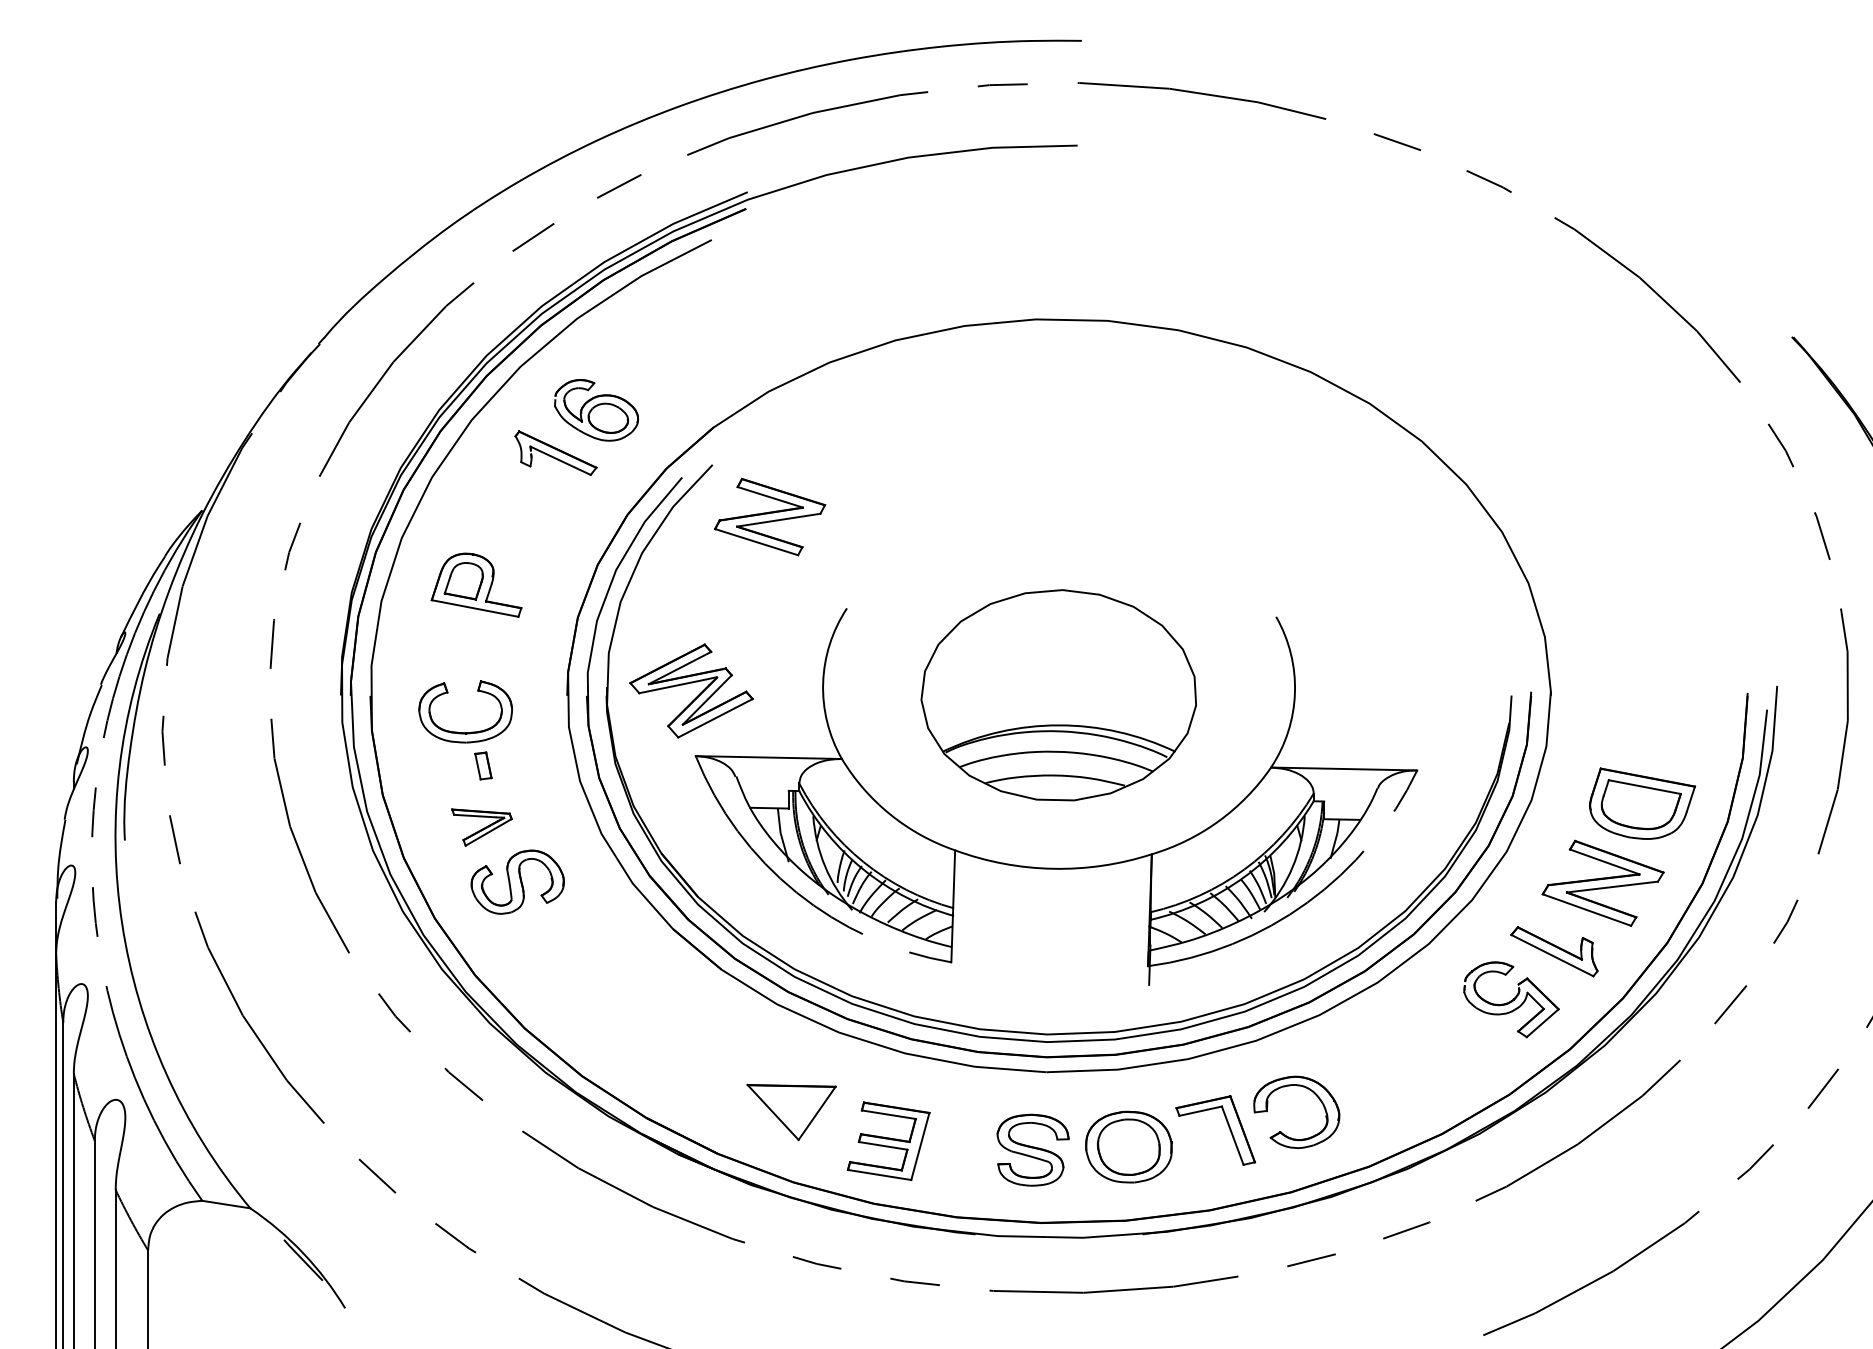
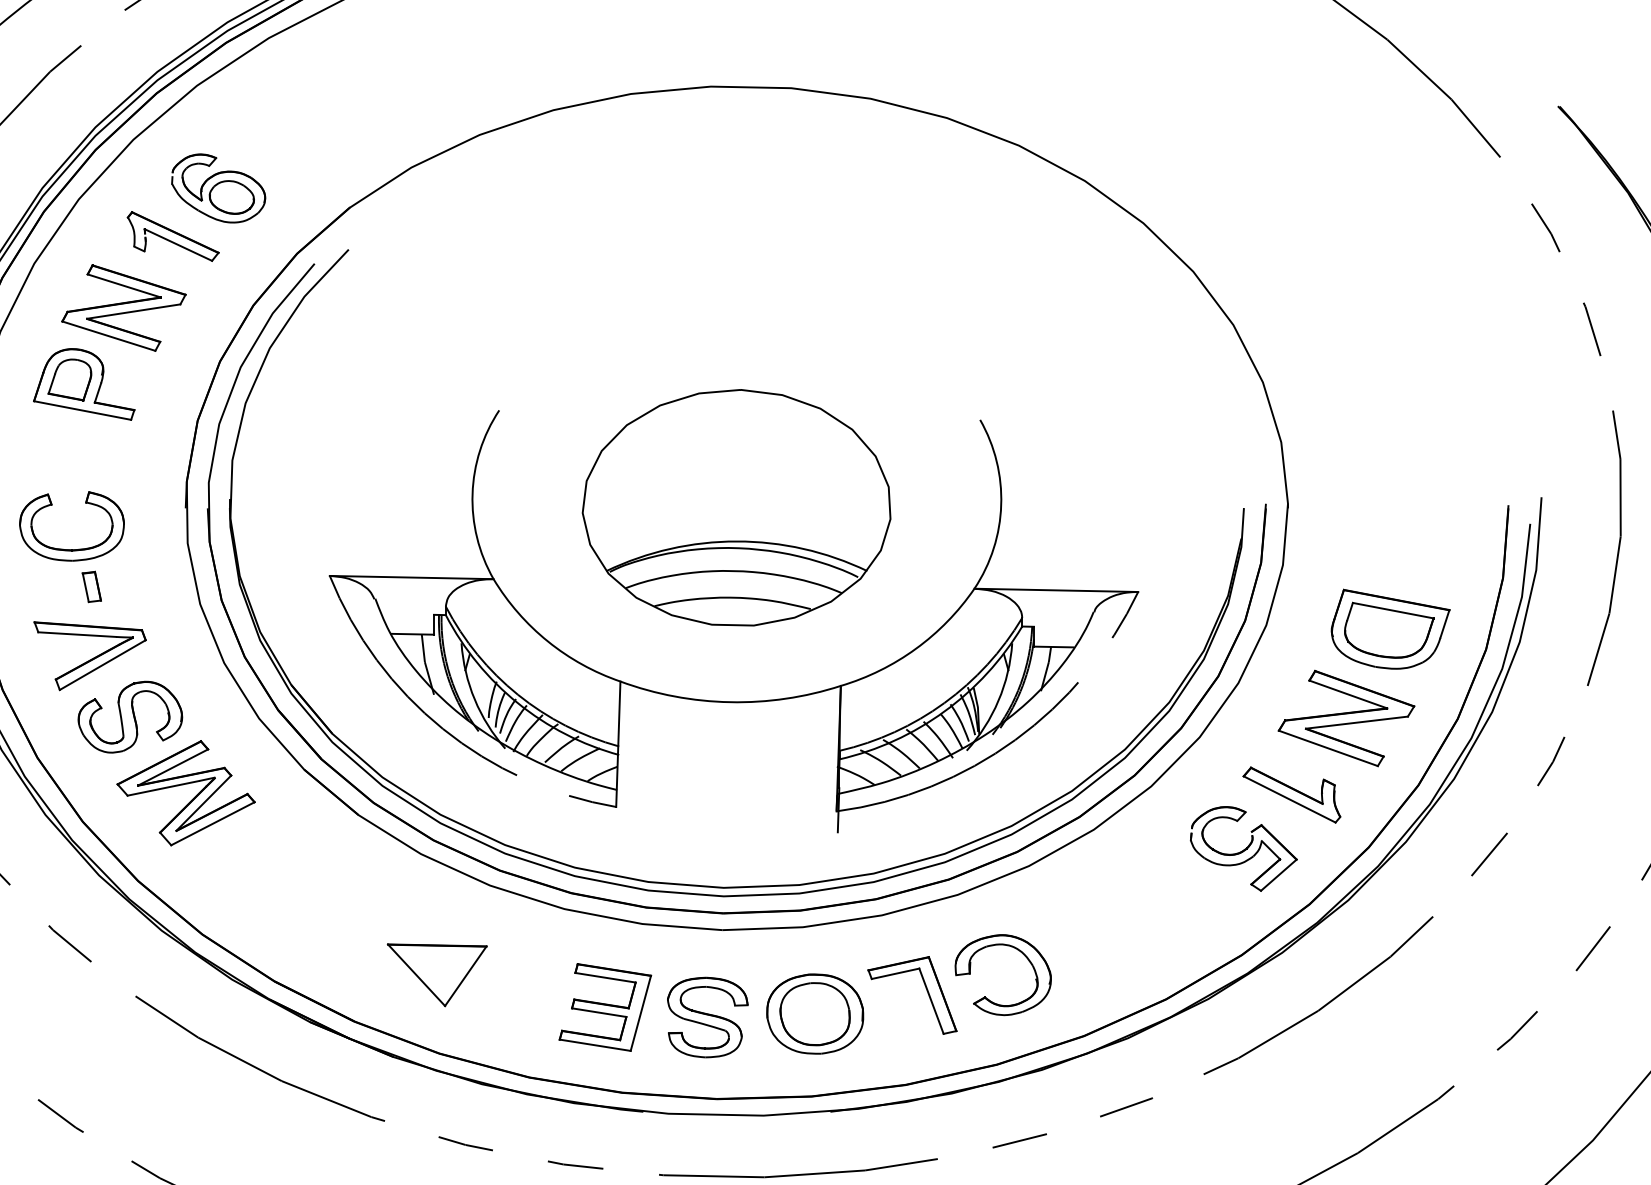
part: (770, 516) -> (124, 307), moved
part: (688, 684) -> (182, 785), moved
part: (481, 827) -> (89, 655), size x1.67
part: (888, 1140) -> (605, 1006), moved

